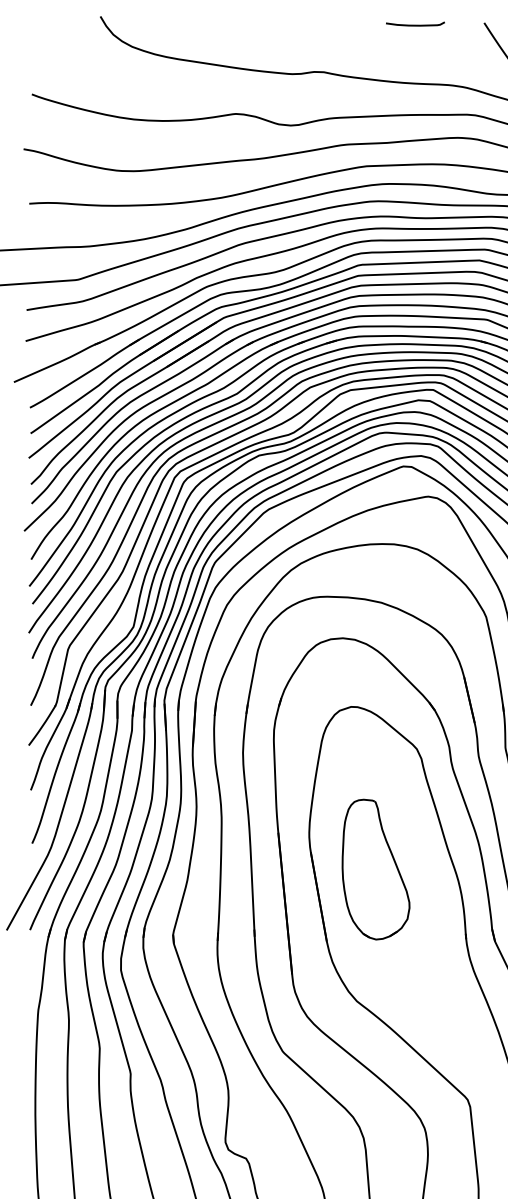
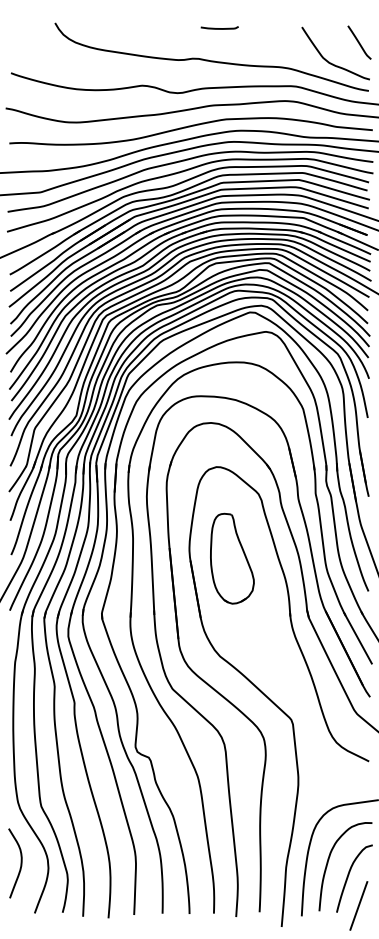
line: (415, 25) -> (219, 28), moved
part: (376, 869) -> (232, 558), moved

